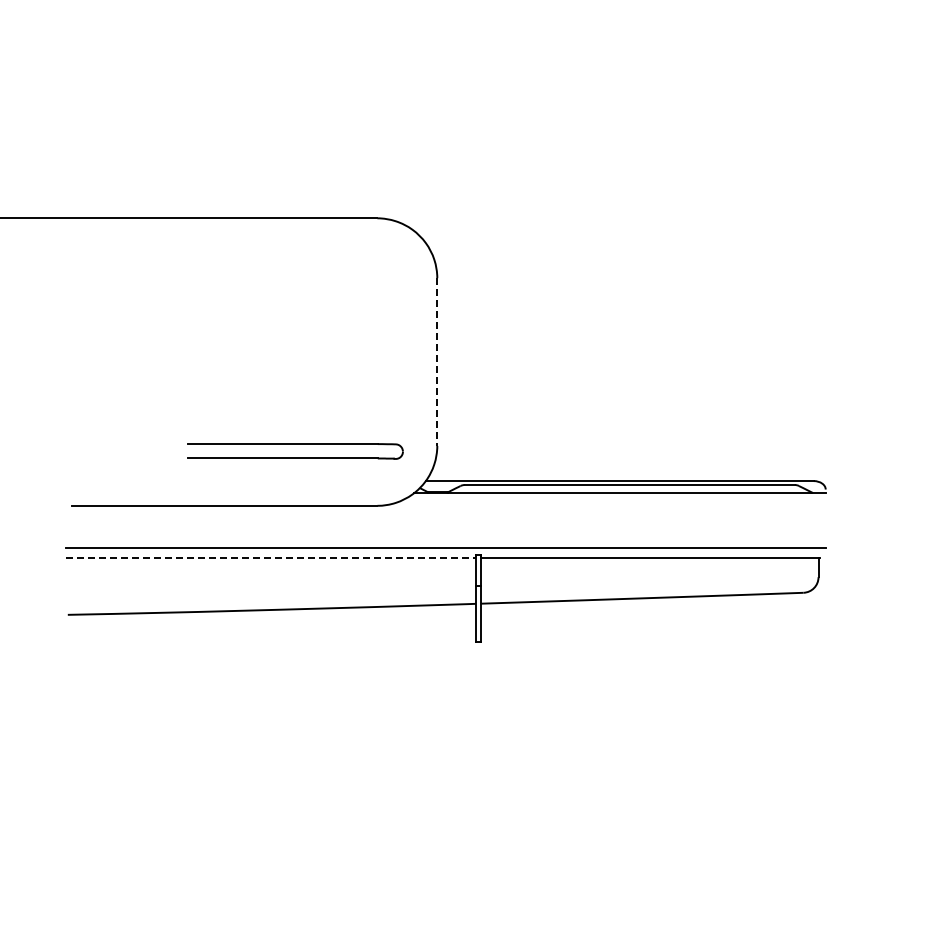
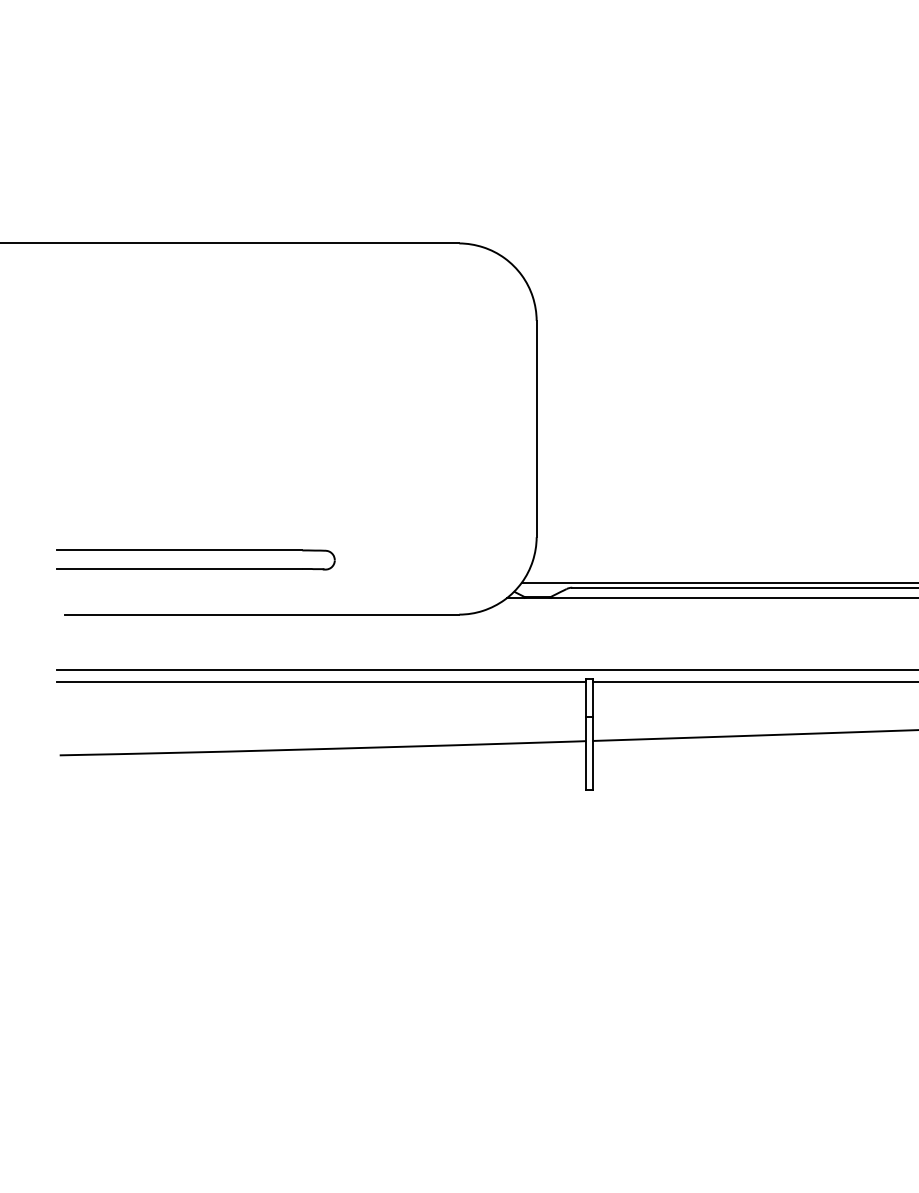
line: (437, 362) -> (536, 429), dashed -> solid
part: (295, 451) -> (196, 559), moved
line: (270, 557) -> (321, 681), dashed -> solid

